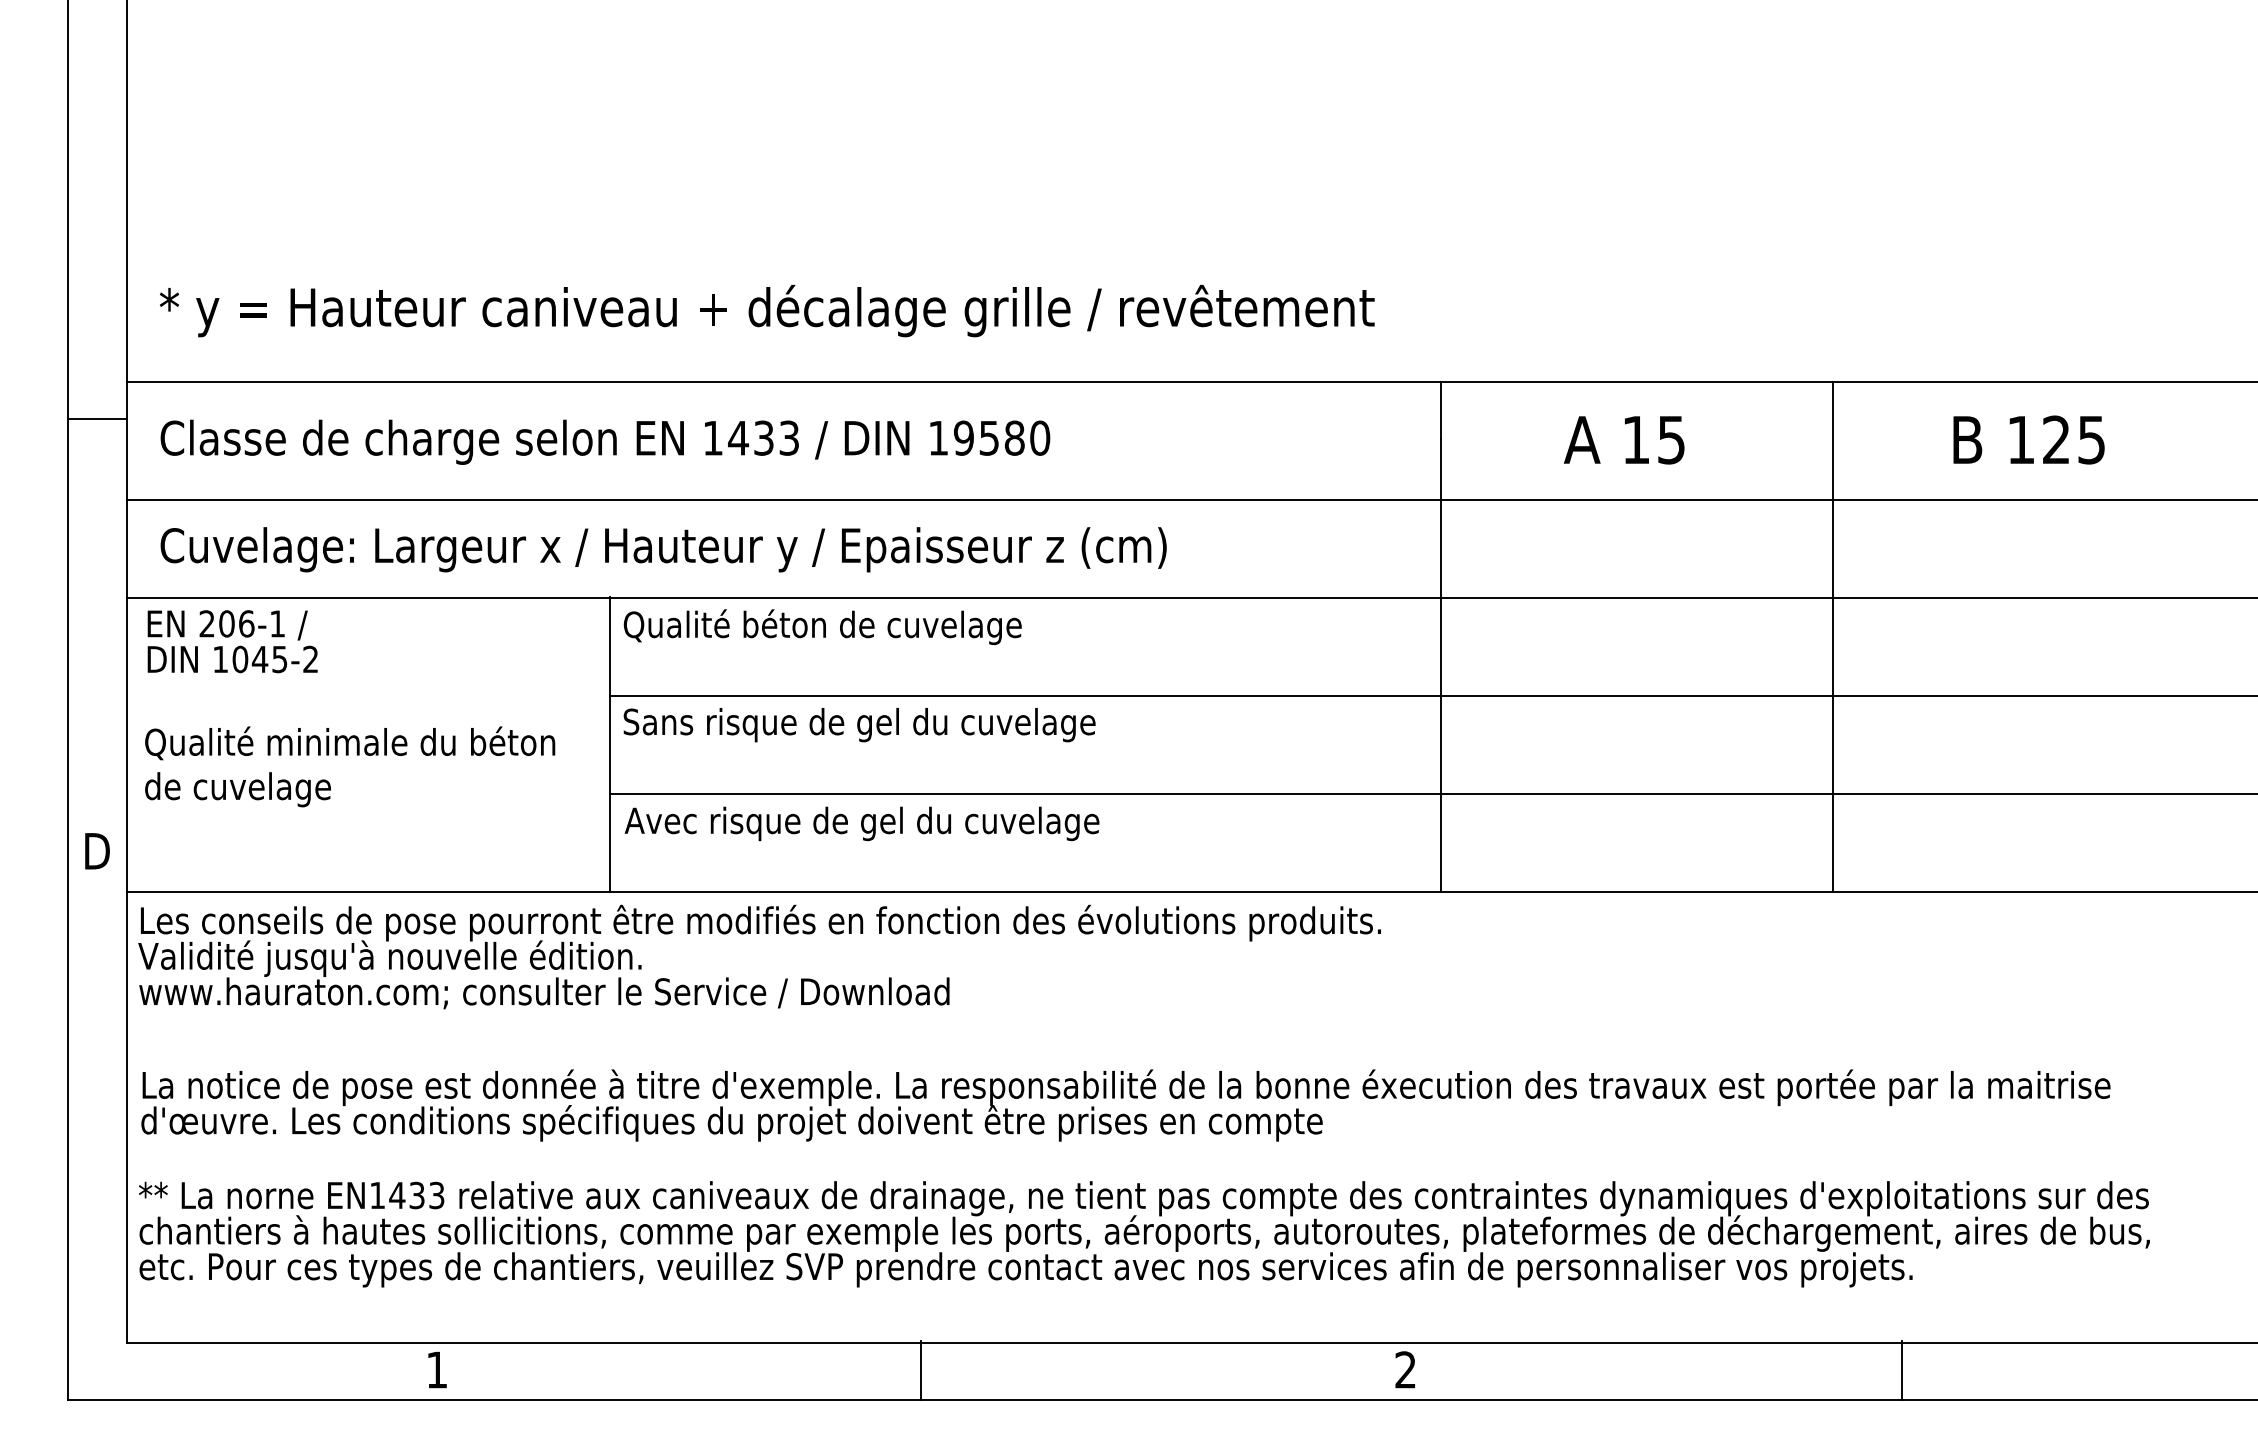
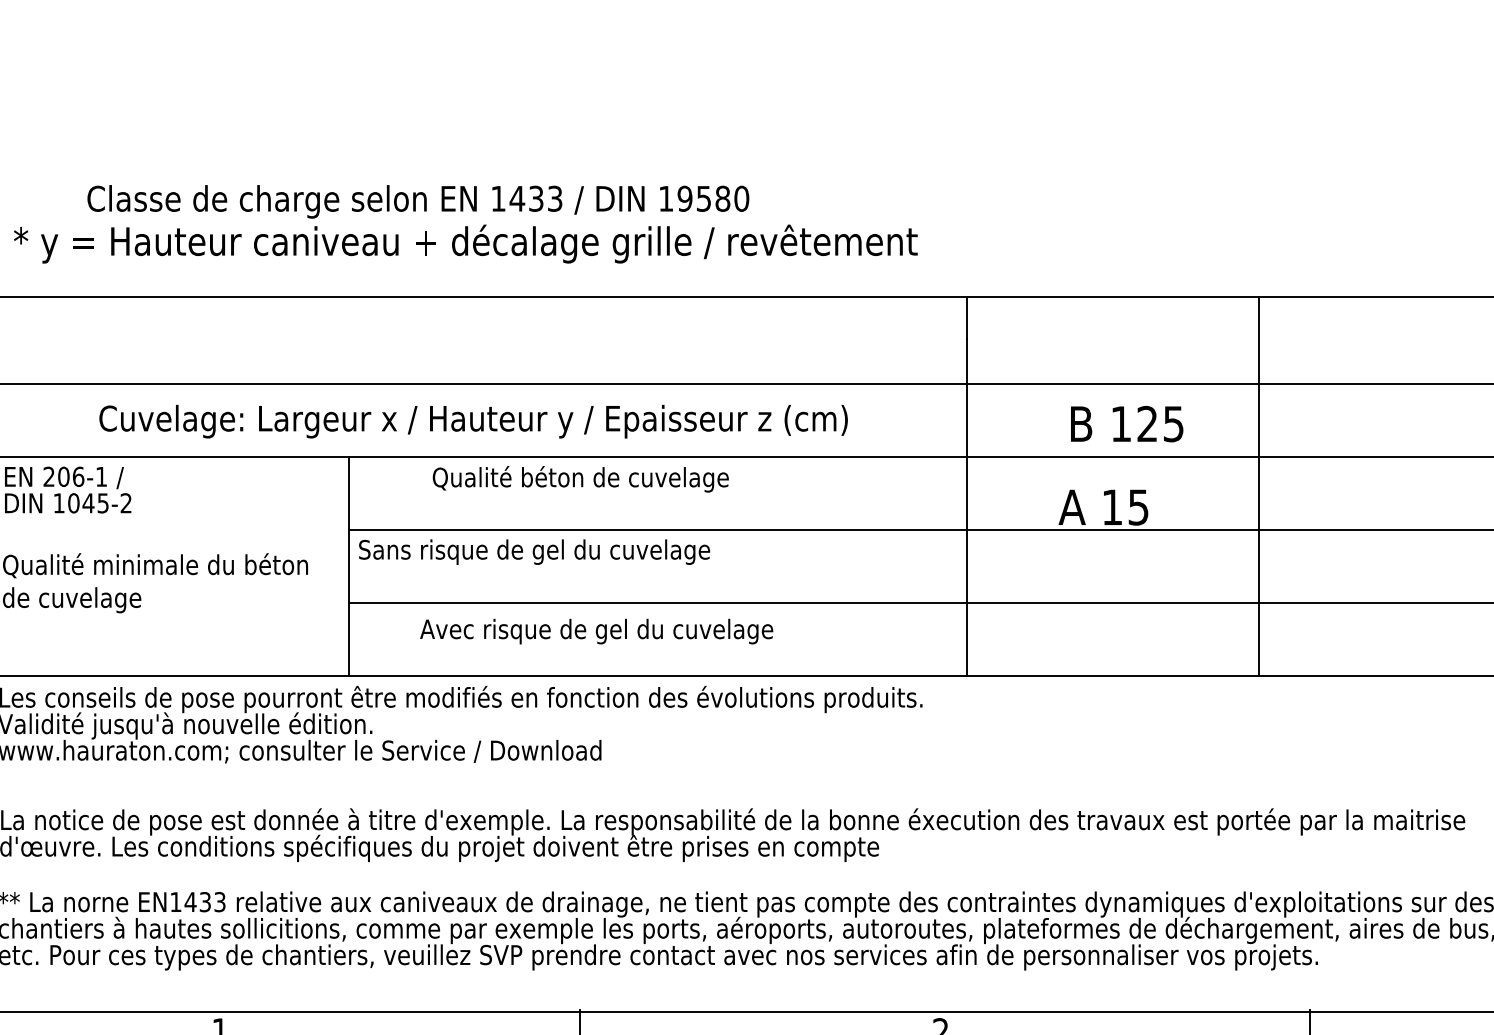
text: (2028, 439) -> (1126, 423), moved
text: (1624, 440) -> (1103, 507), moved
text: (605, 441) -> (418, 201), moved
text: (663, 549) -> (473, 421), moved
text: (822, 627) -> (580, 479), moved
text: (861, 823) -> (596, 631), moved

